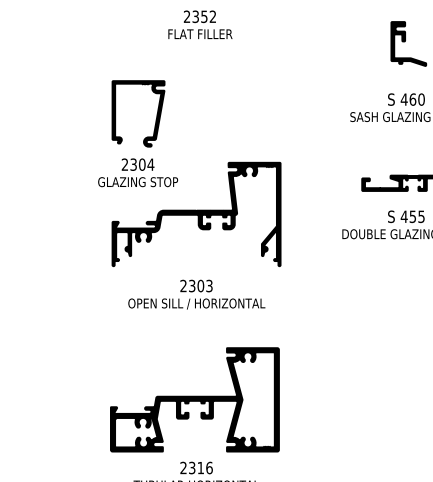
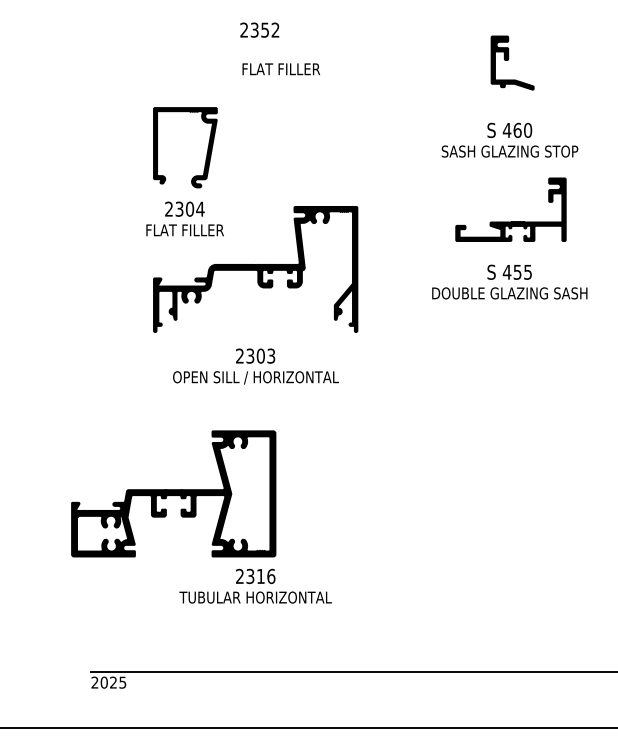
text: (199, 34) -> (280, 69), moved
text: (137, 182) -> (184, 230), GLAZING STOP -> FLAT FILLER
part: (194, 399) -> (173, 493), moved

